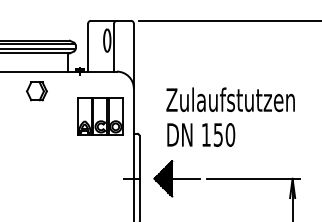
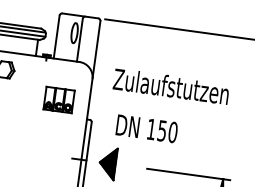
text: (230, 99) -> (171, 86), moved
part: (100, 116) -> (59, 100), size x0.7
line: (185, 178) -> (127, 165), removed

